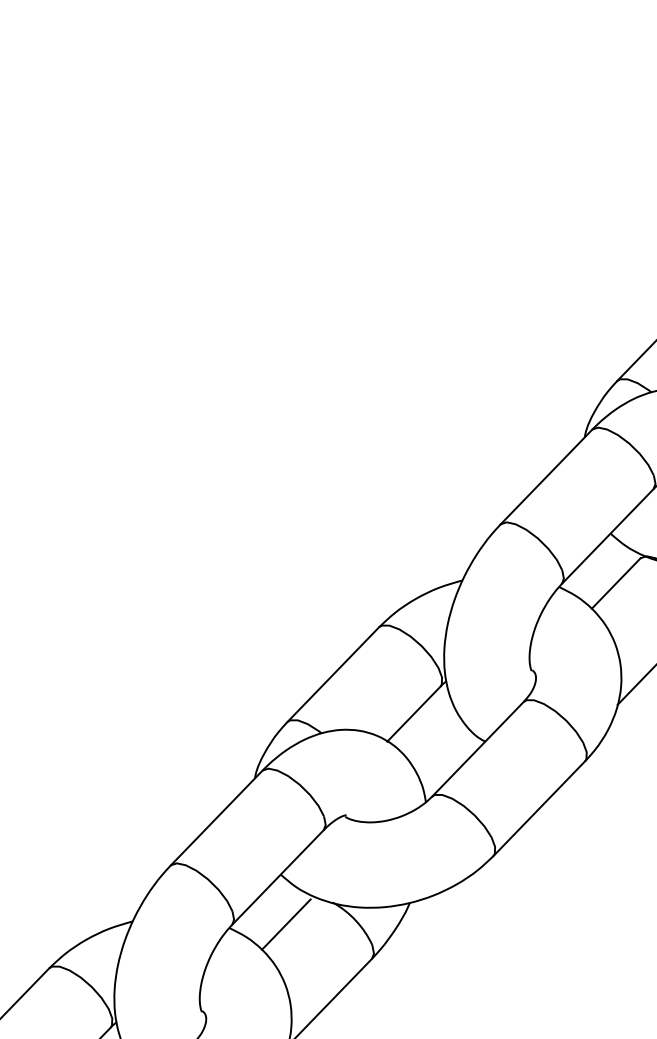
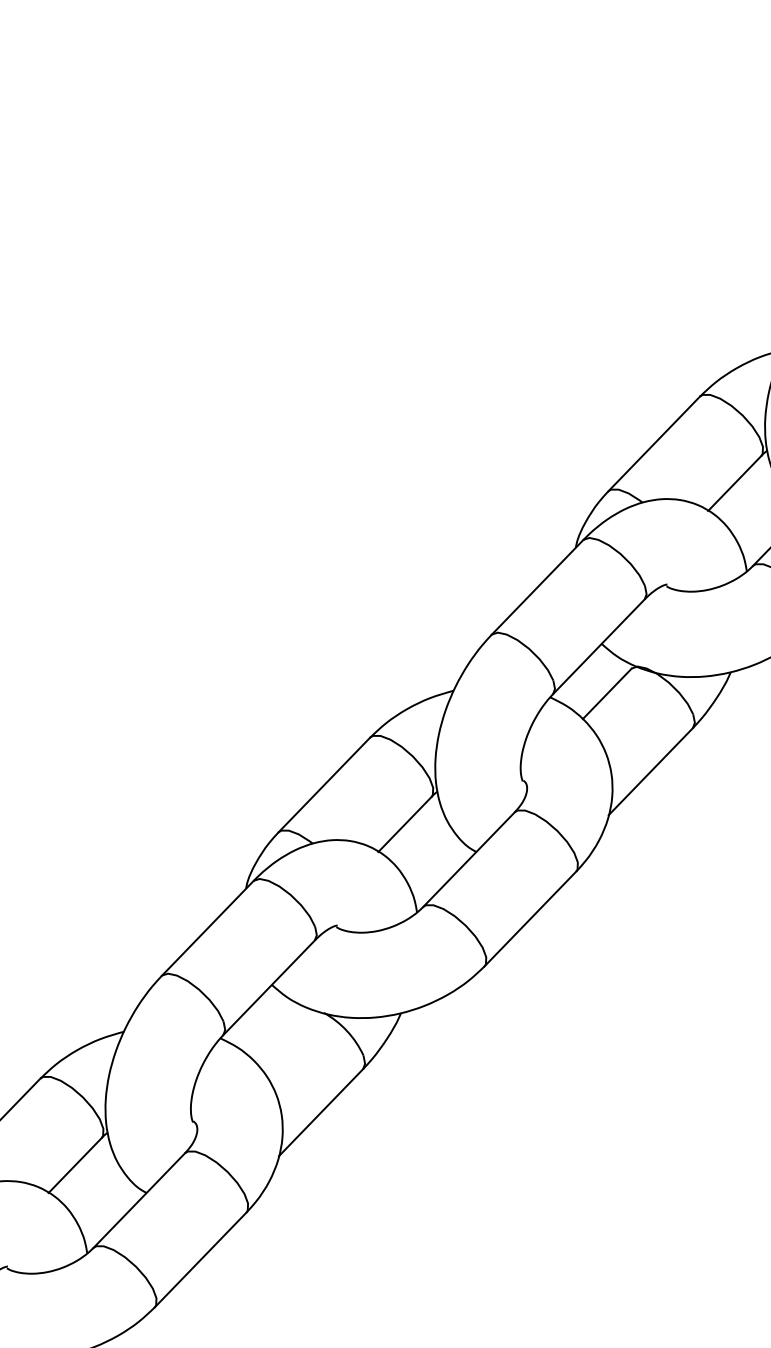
line: (286, 924) -> (277, 1034), removed

